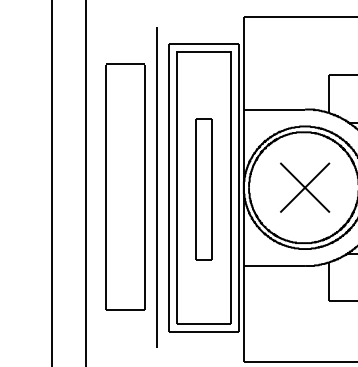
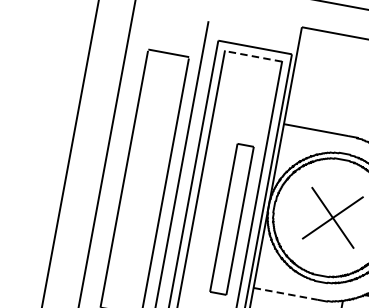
line: (203, 52) -> (252, 56), solid -> dashed
part: (203, 189) -> (231, 219), moved
line: (274, 266) -> (285, 294), solid -> dashed

